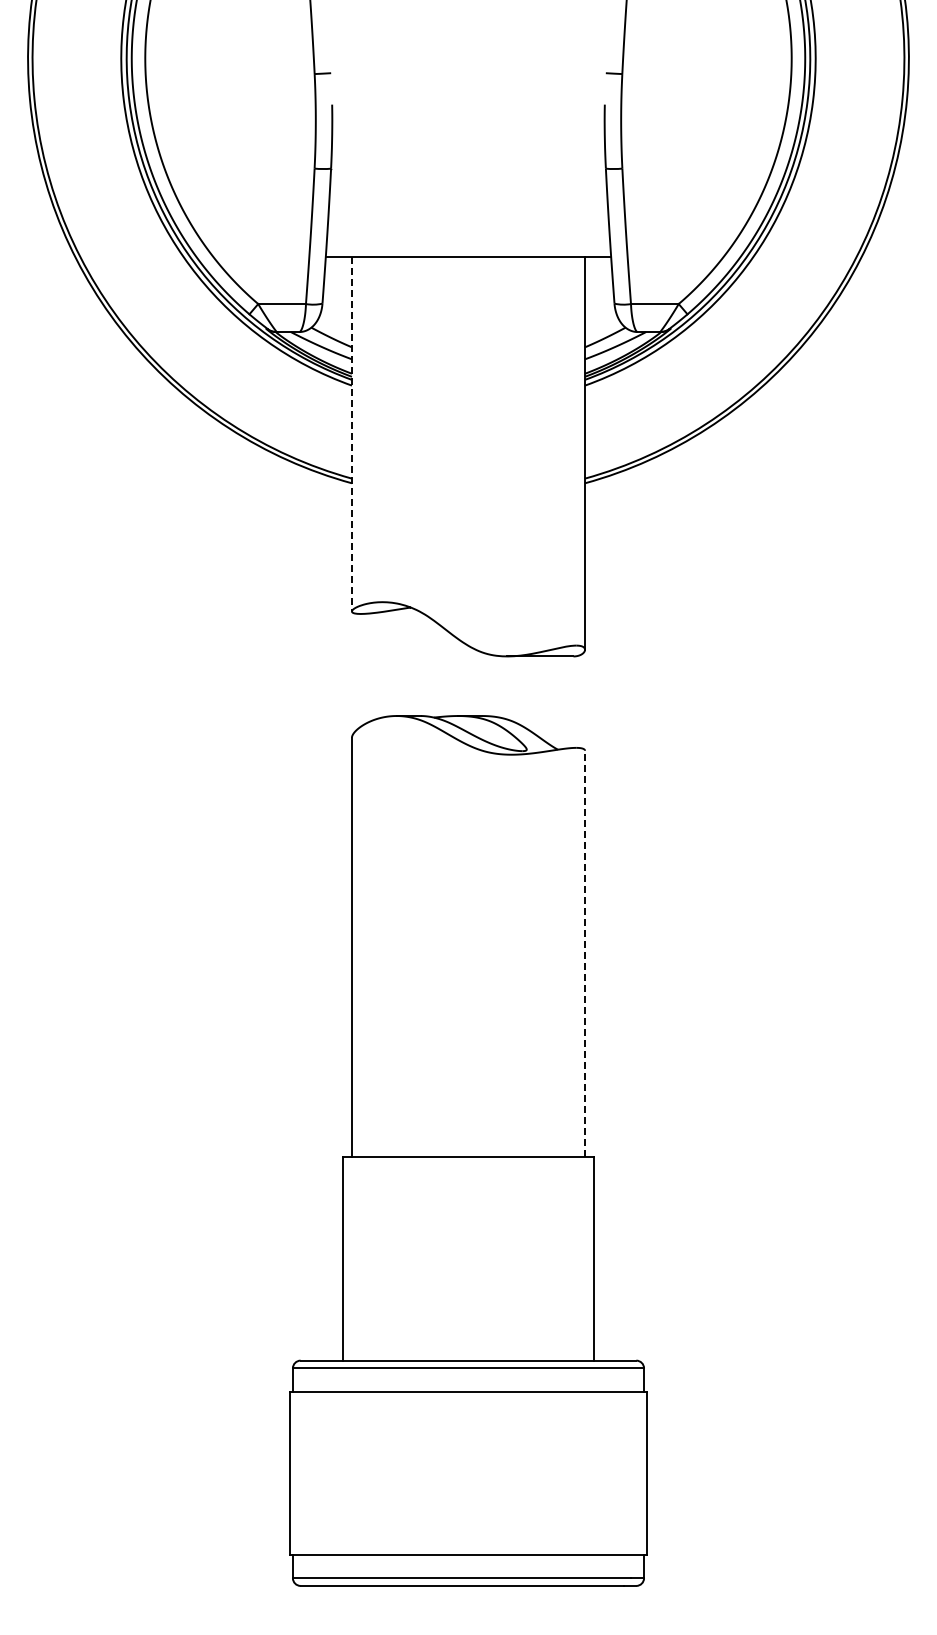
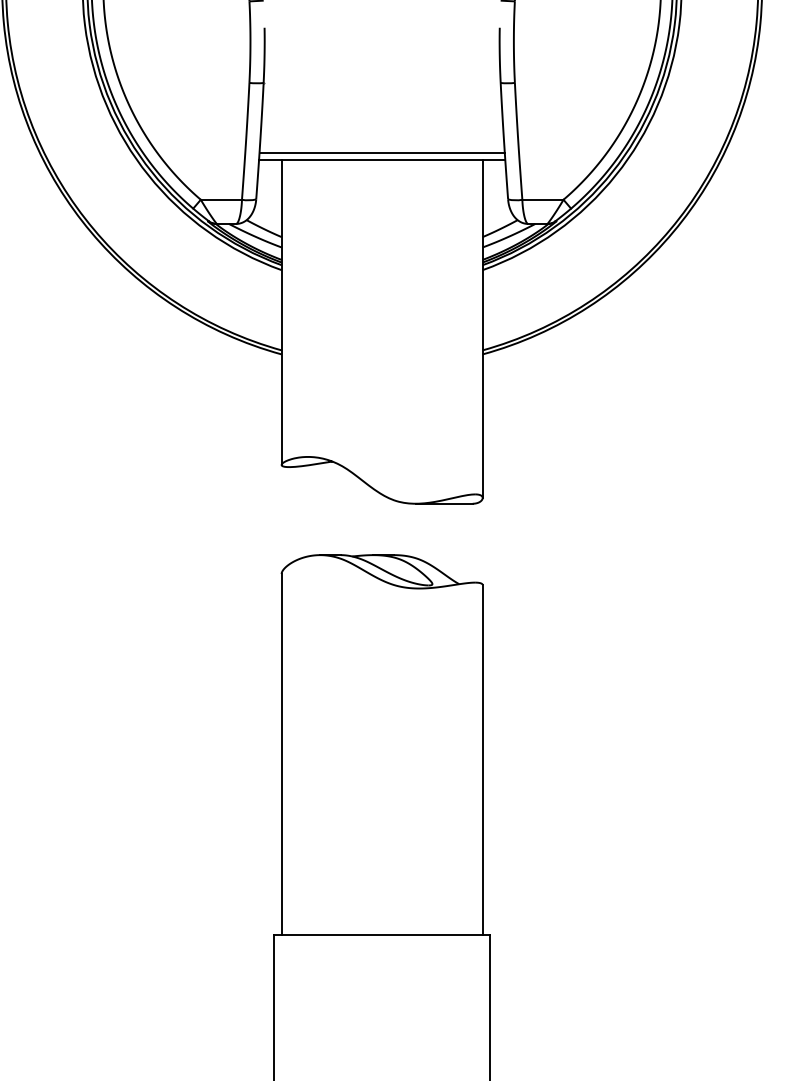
line: (468, 249) -> (382, 152), added
line: (351, 434) -> (281, 312), dashed -> solid
line: (585, 953) -> (483, 759), dashed -> solid

